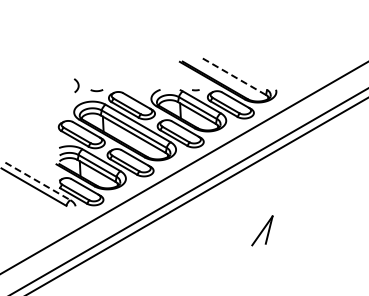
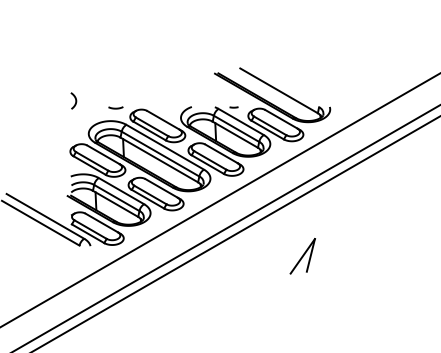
line: (233, 76) -> (279, 91), dashed -> solid
curve: (77, 85) -> (74, 100), moved
line: (37, 181) -> (44, 216), dashed -> solid
part: (262, 230) -> (302, 255), moved

